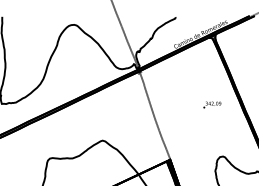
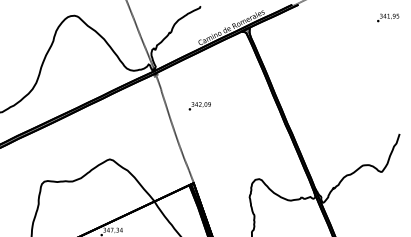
text: (212, 105) -> (199, 106), moved

